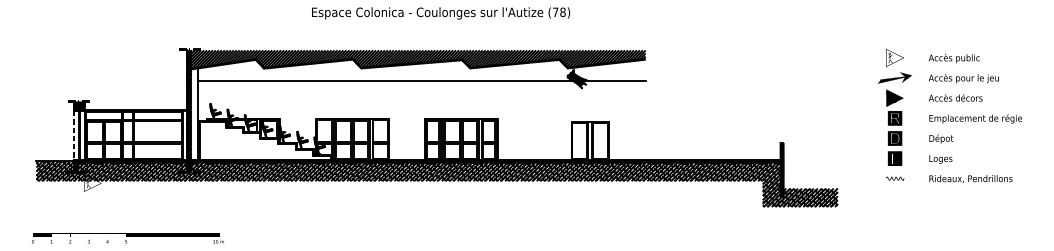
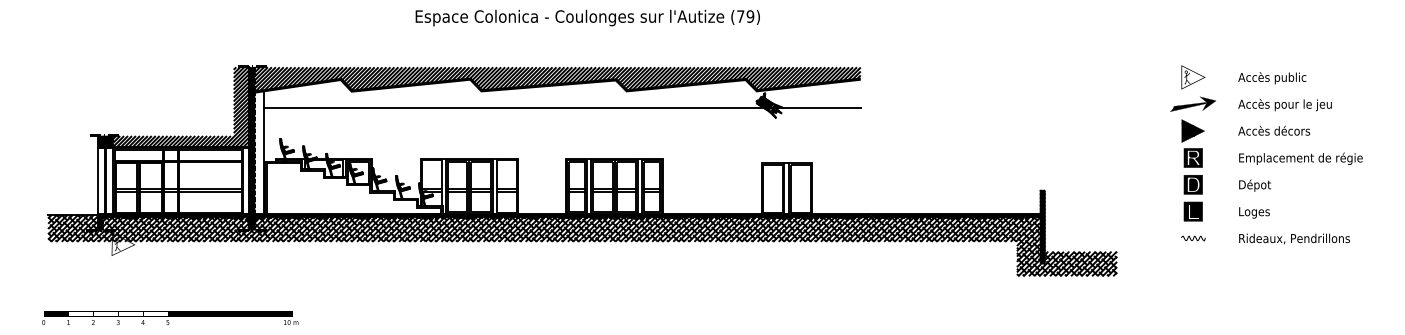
text: (562, 12) -> (750, 16), (78) -> (79)
hatch: (135, 80) -> (180, 107), added
line: (74, 135) -> (98, 181), dashed -> solid

